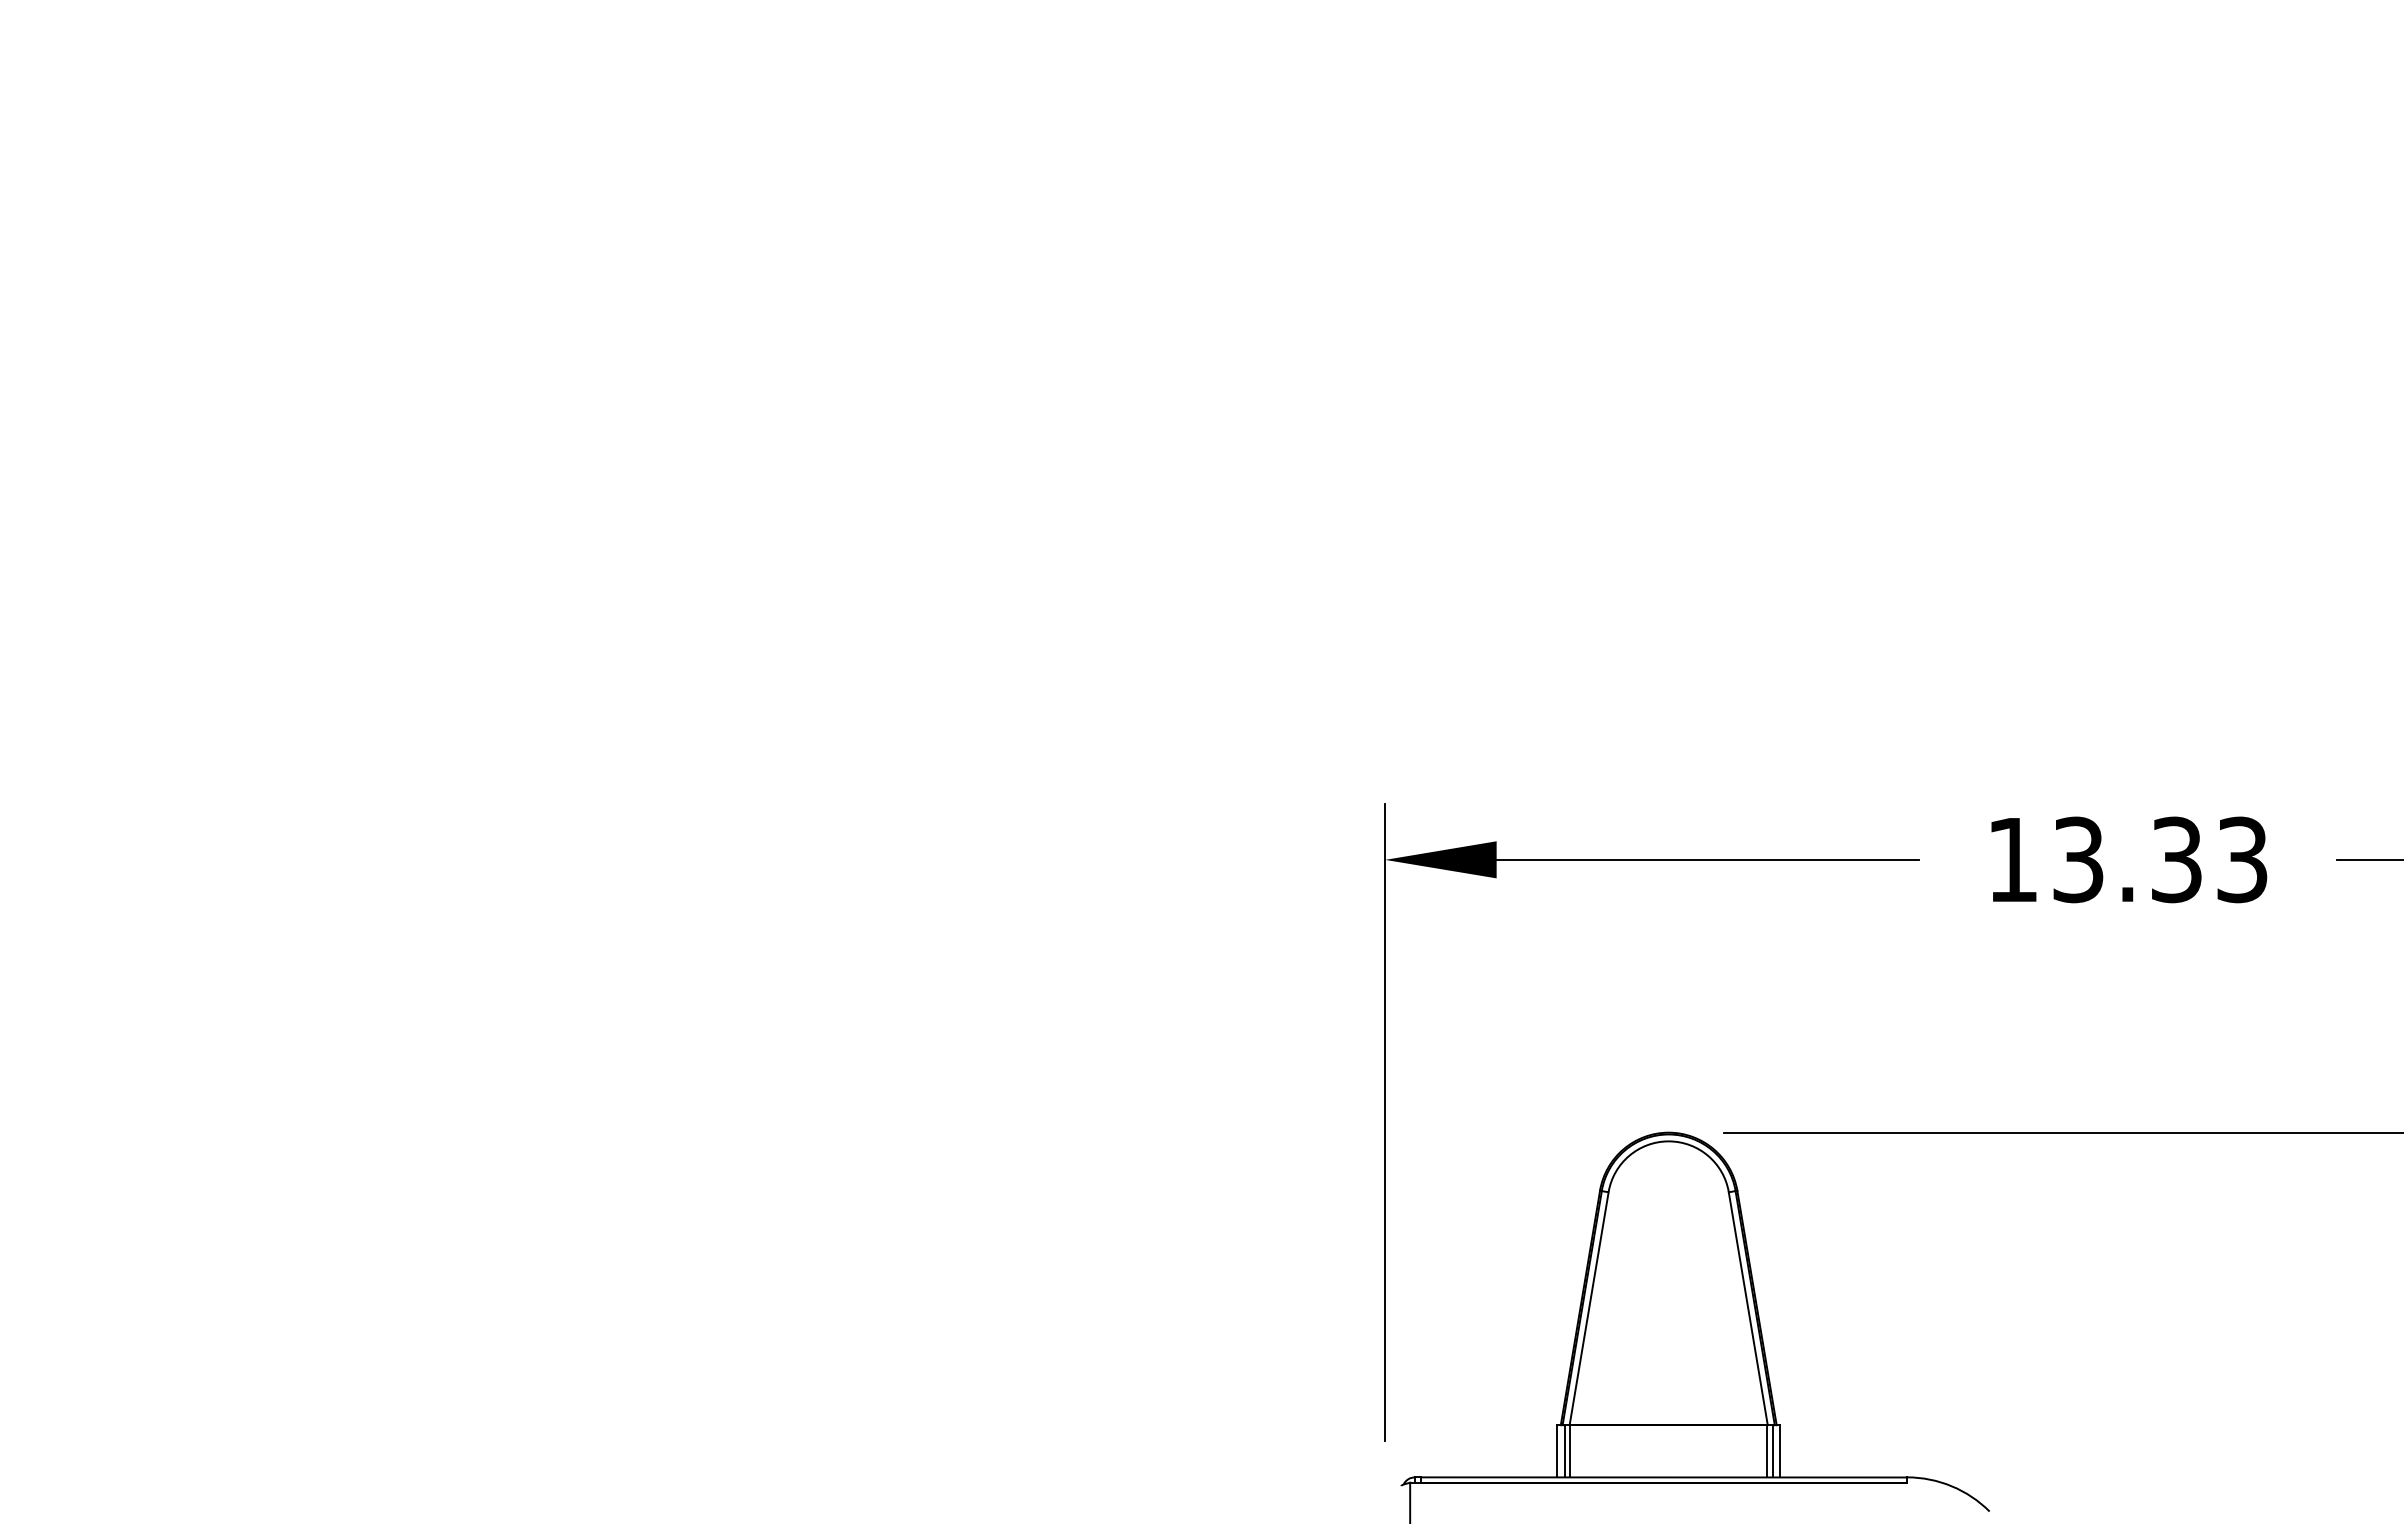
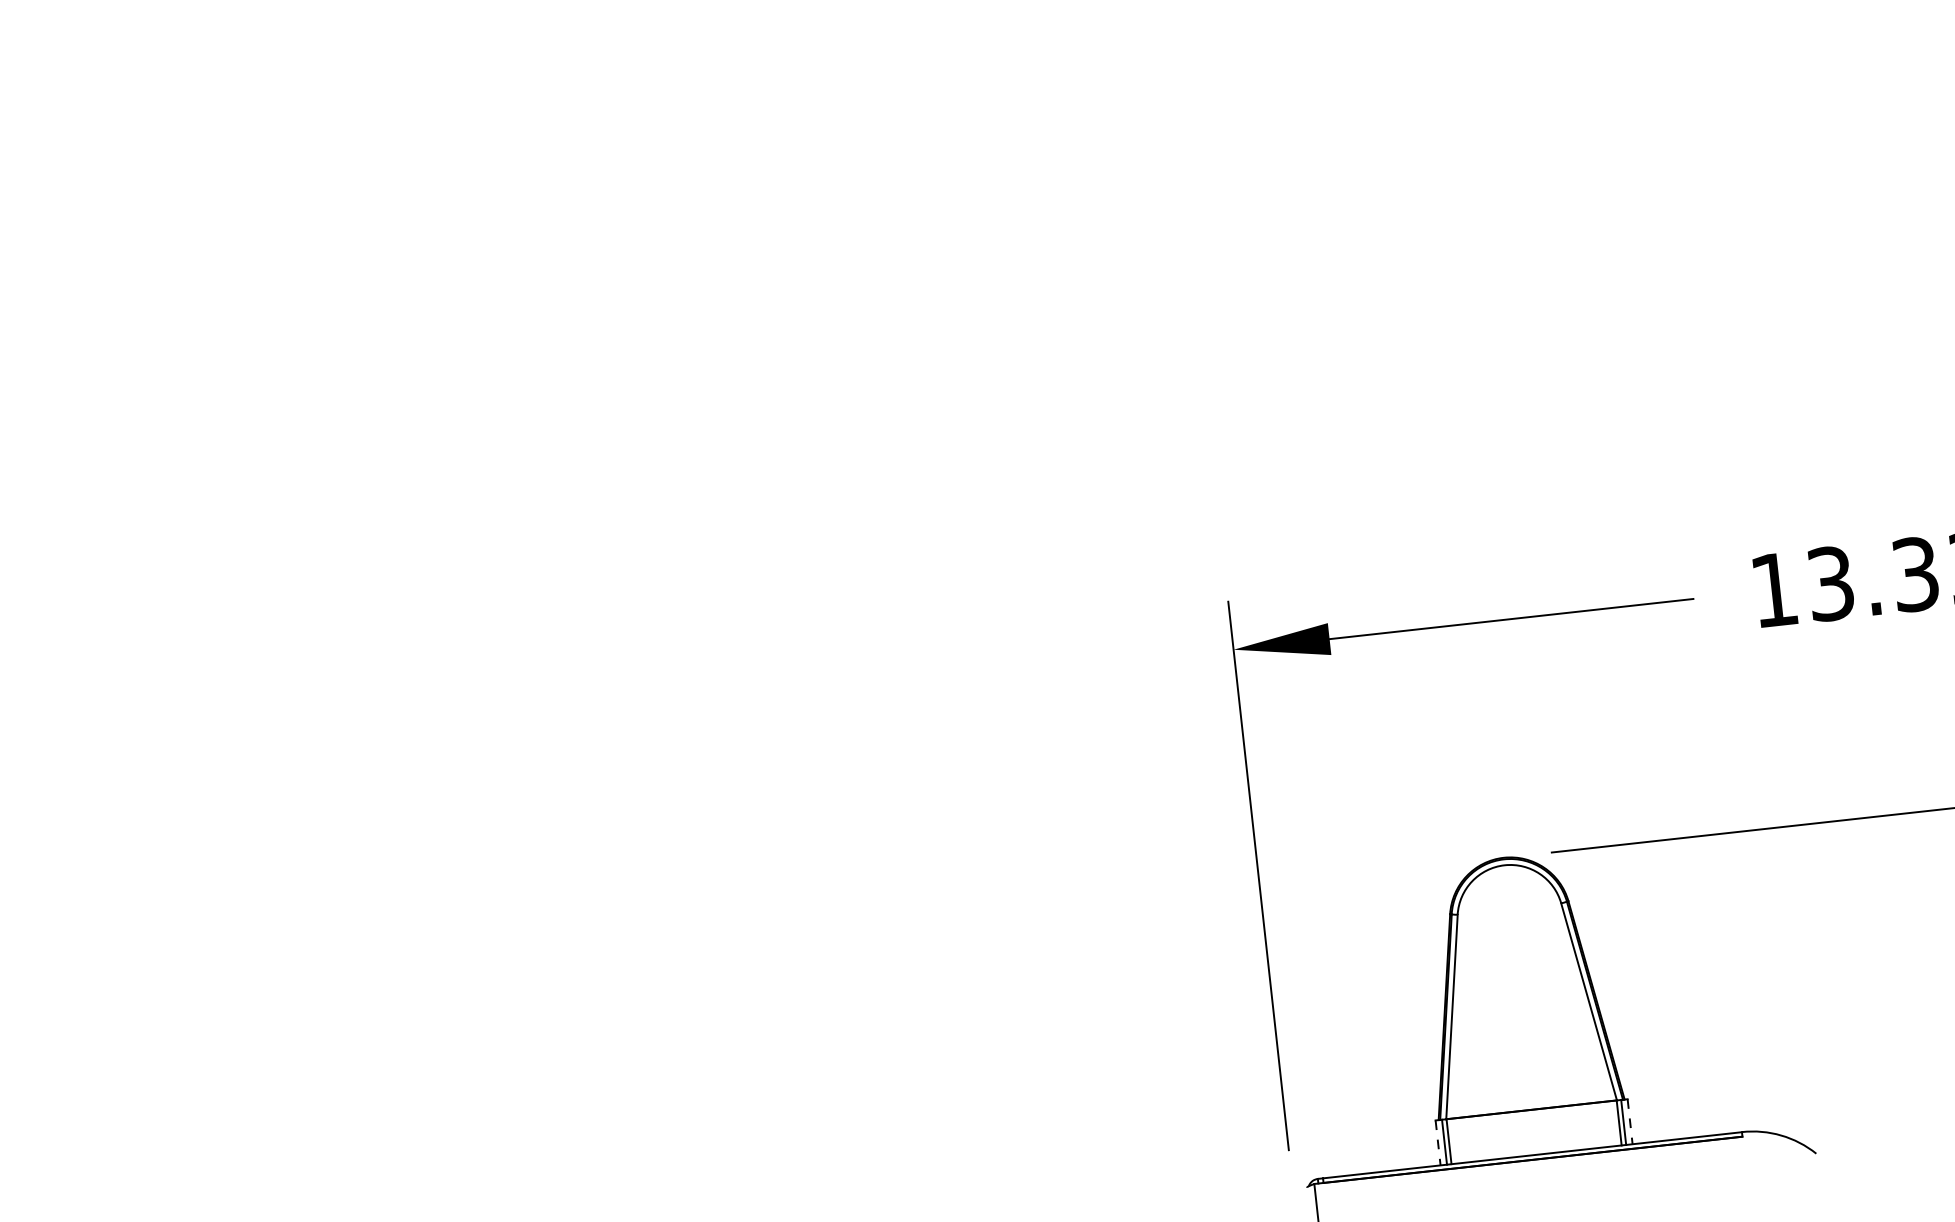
line: (1557, 1451) -> (1438, 1143), solid -> dashed
line: (1780, 1451) -> (1630, 1121), solid -> dashed

